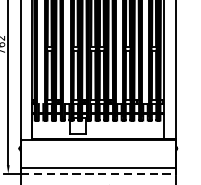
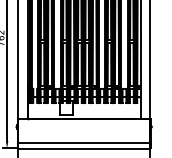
line: (98, 173) -> (84, 148), dashed -> solid

